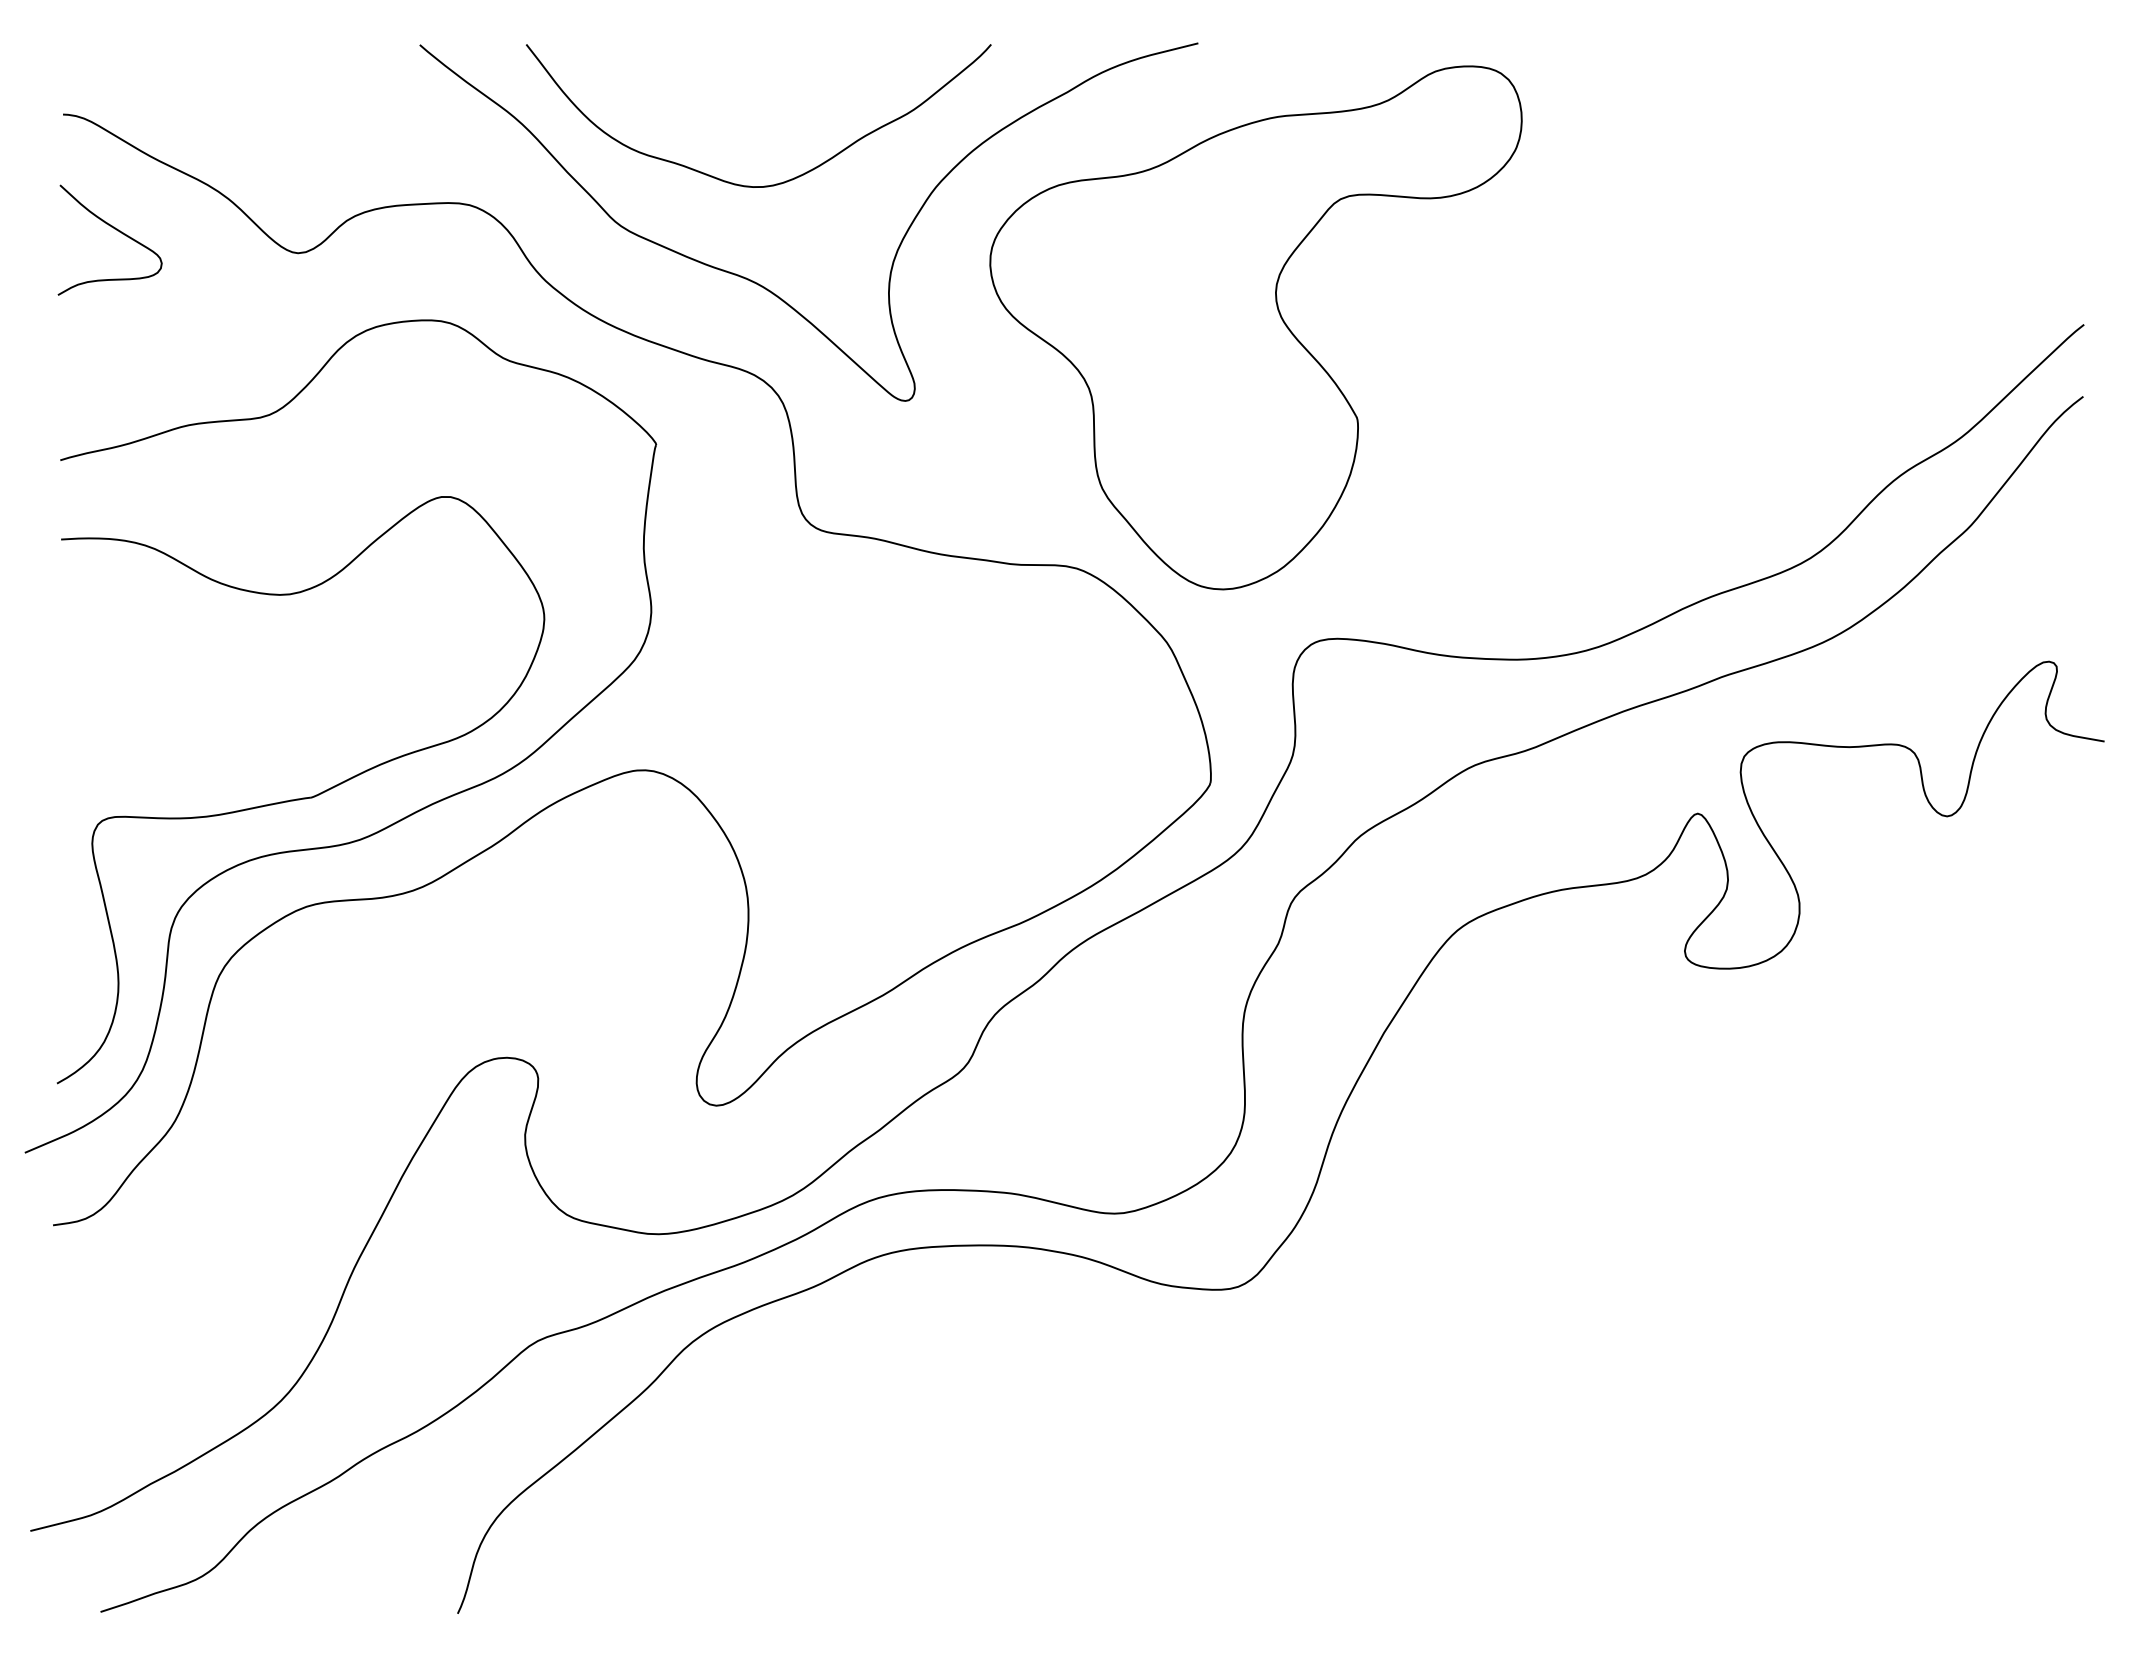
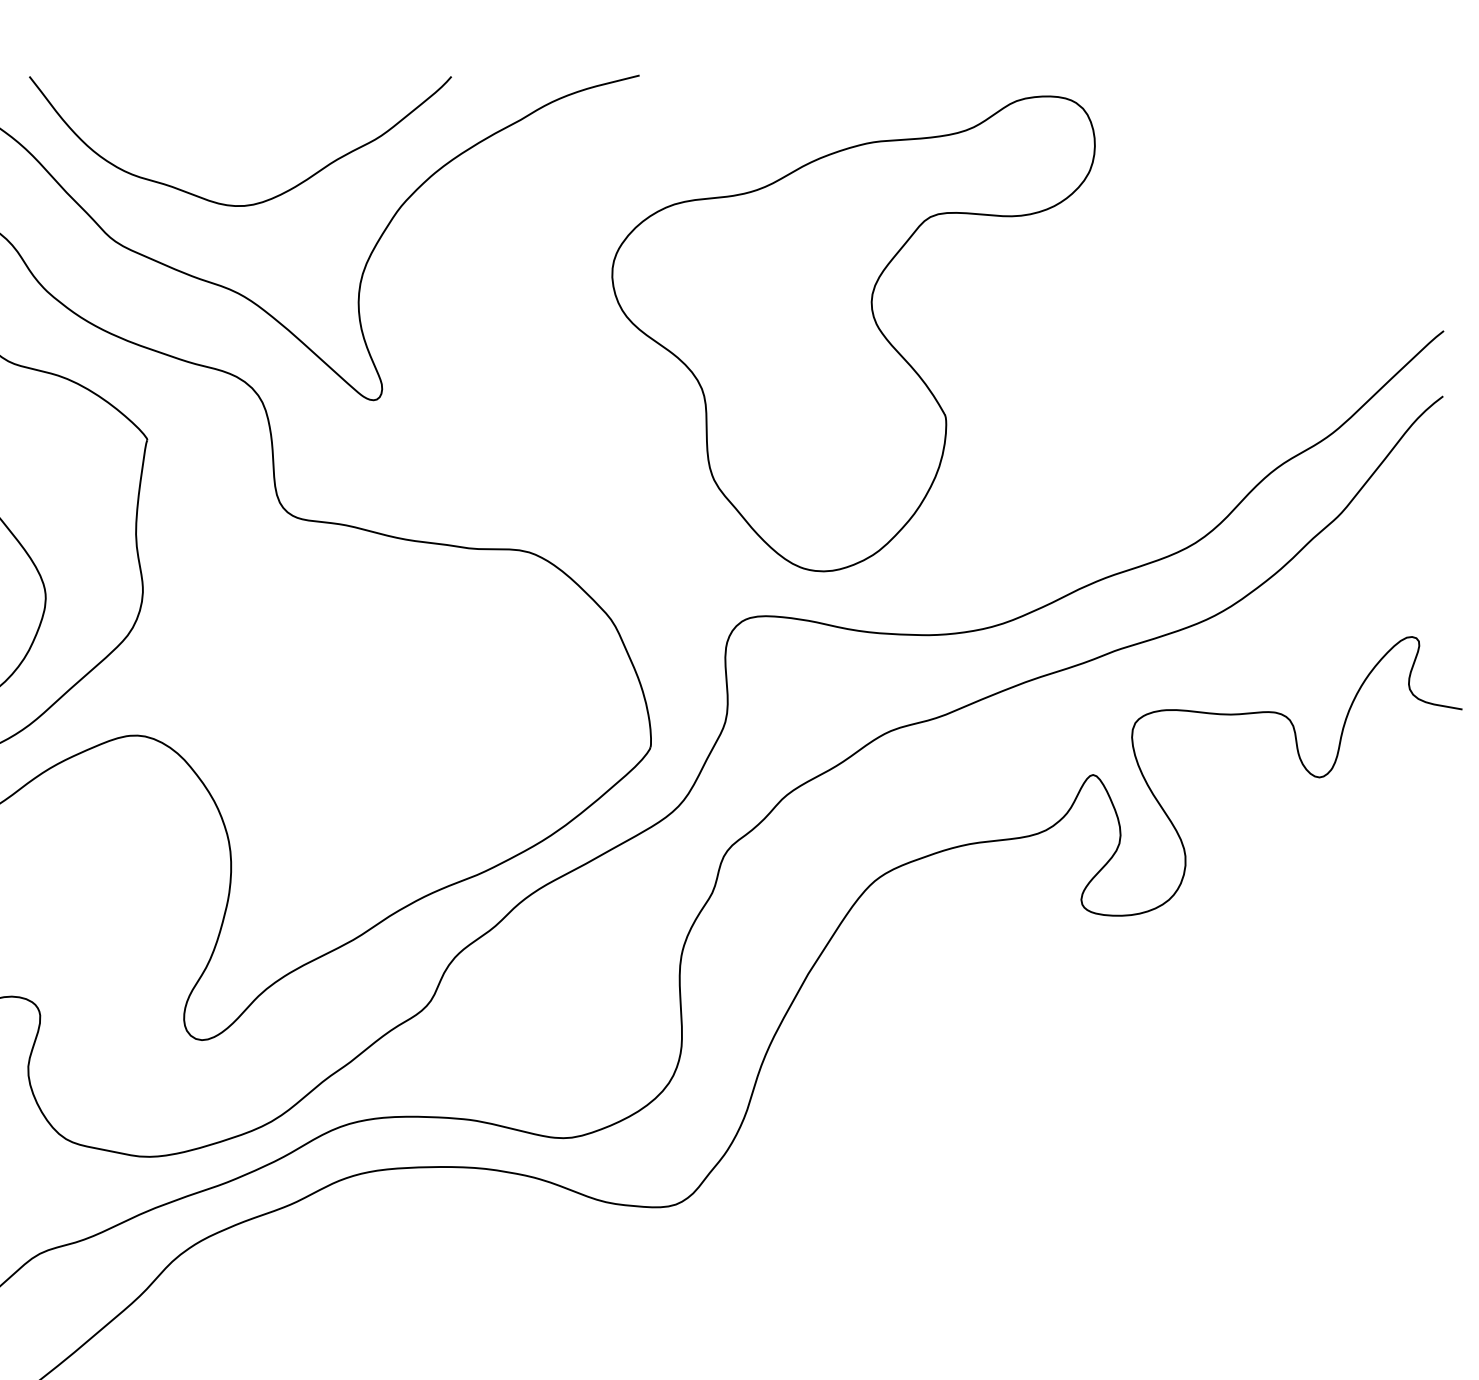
part: (1255, 327) -> (853, 333), moved

